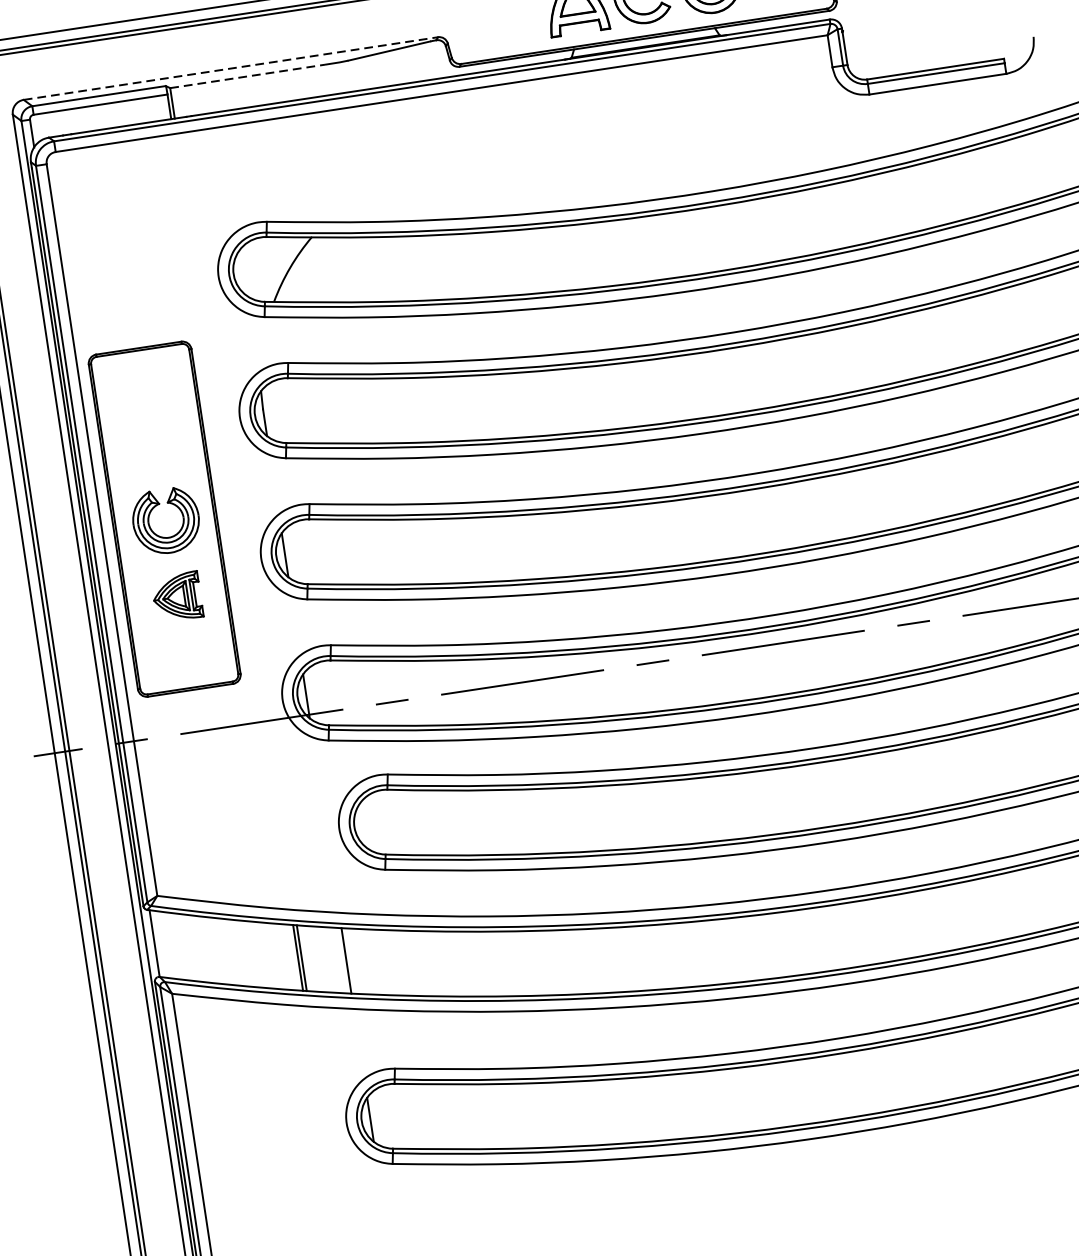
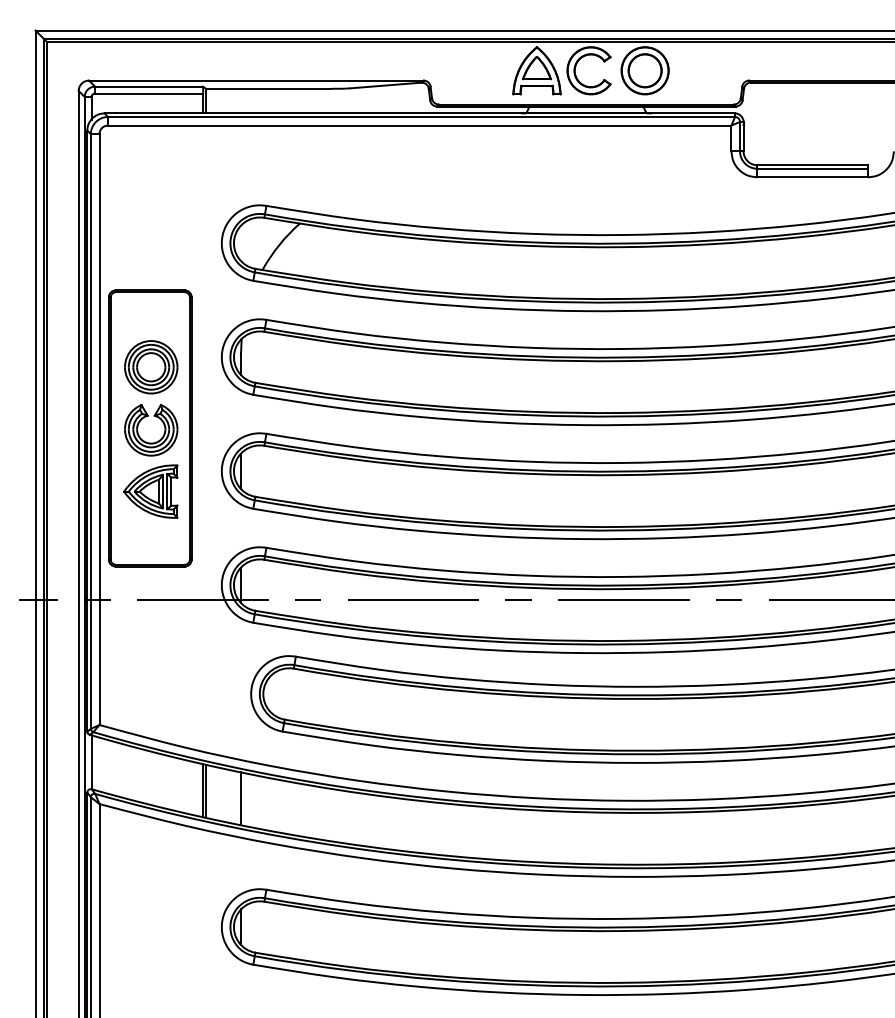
line: (231, 68) -> (256, 80), dashed -> solid
line: (248, 75) -> (269, 88), dashed -> solid
part: (154, 443) -> (151, 367), added
part: (176, 597) -> (150, 491), size x1.43

